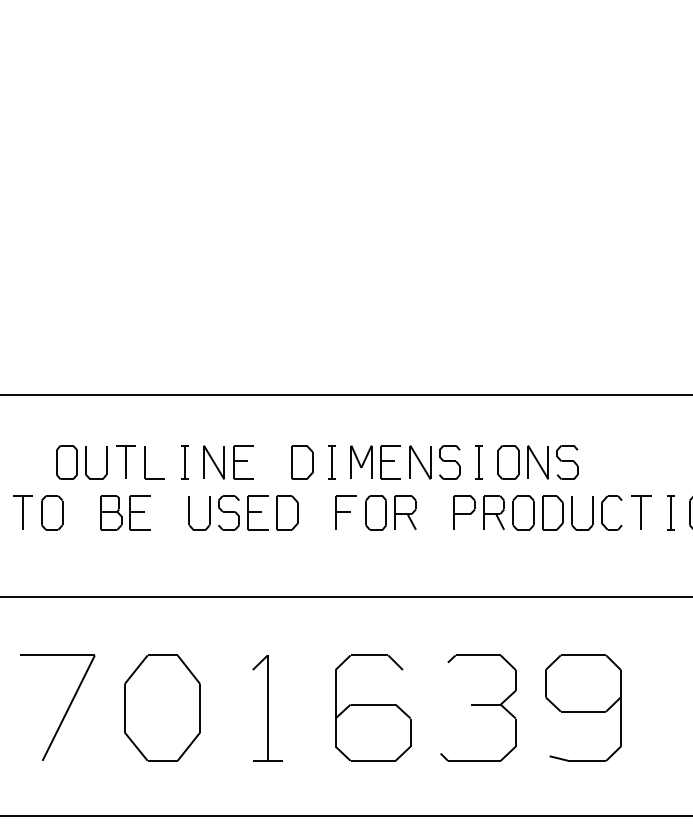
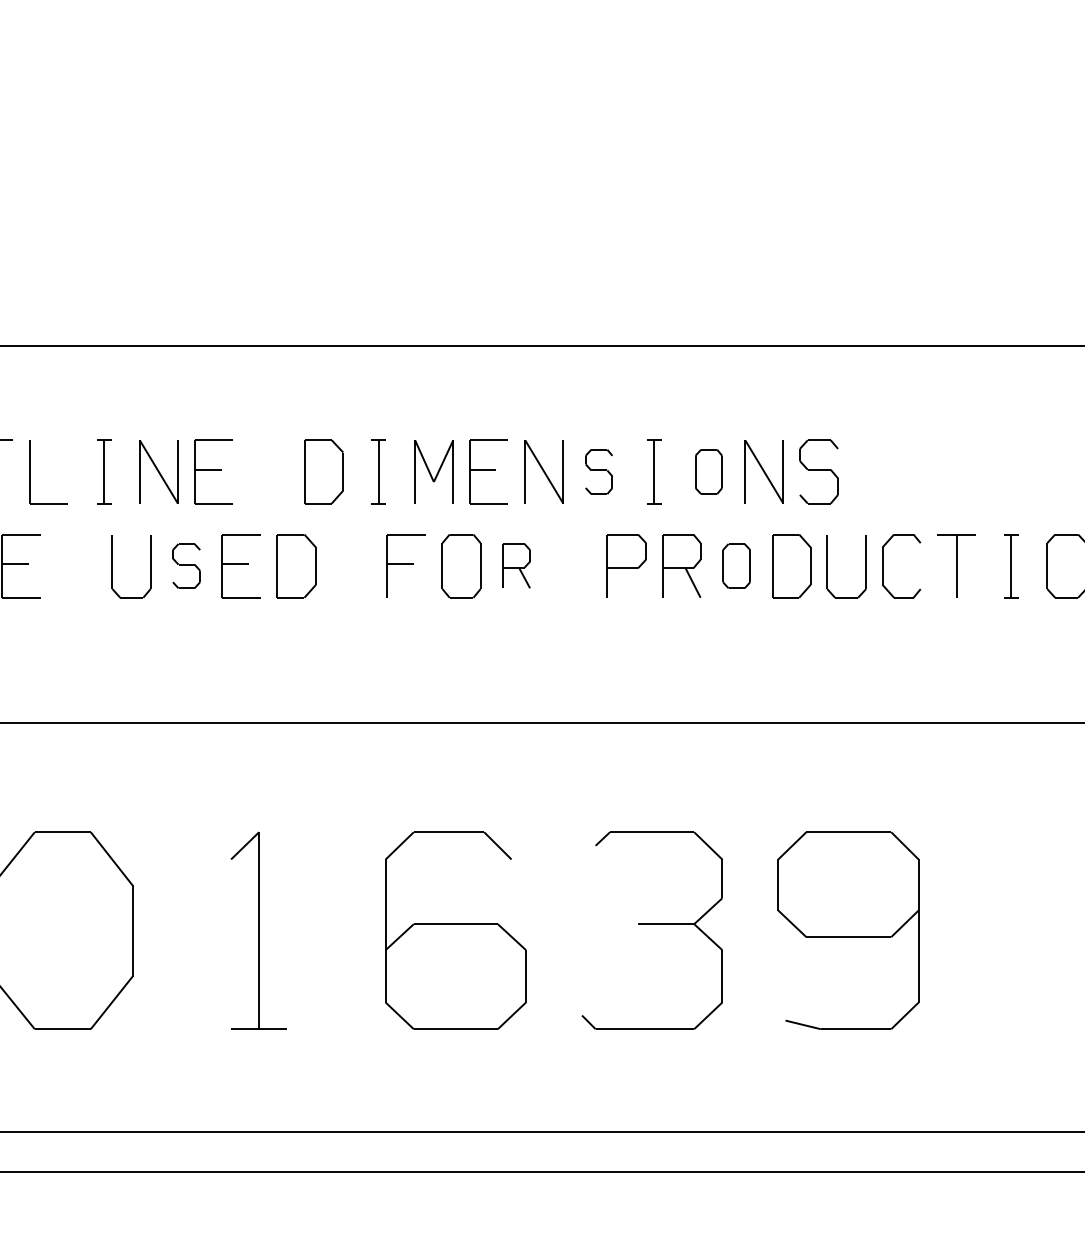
part: (449, 462) -> (598, 471), size x0.7
part: (508, 462) -> (708, 471), size x0.7
part: (228, 512) -> (185, 565), size x0.7
part: (405, 512) -> (516, 565), size x0.7
part: (523, 512) -> (736, 565), size x0.7

